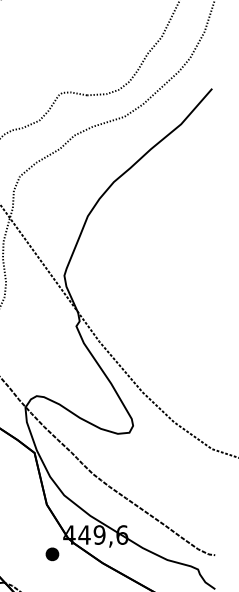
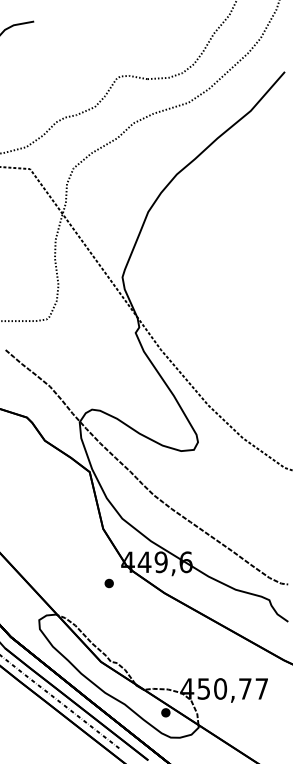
part: (51, 554) -> (108, 583), size x0.62

